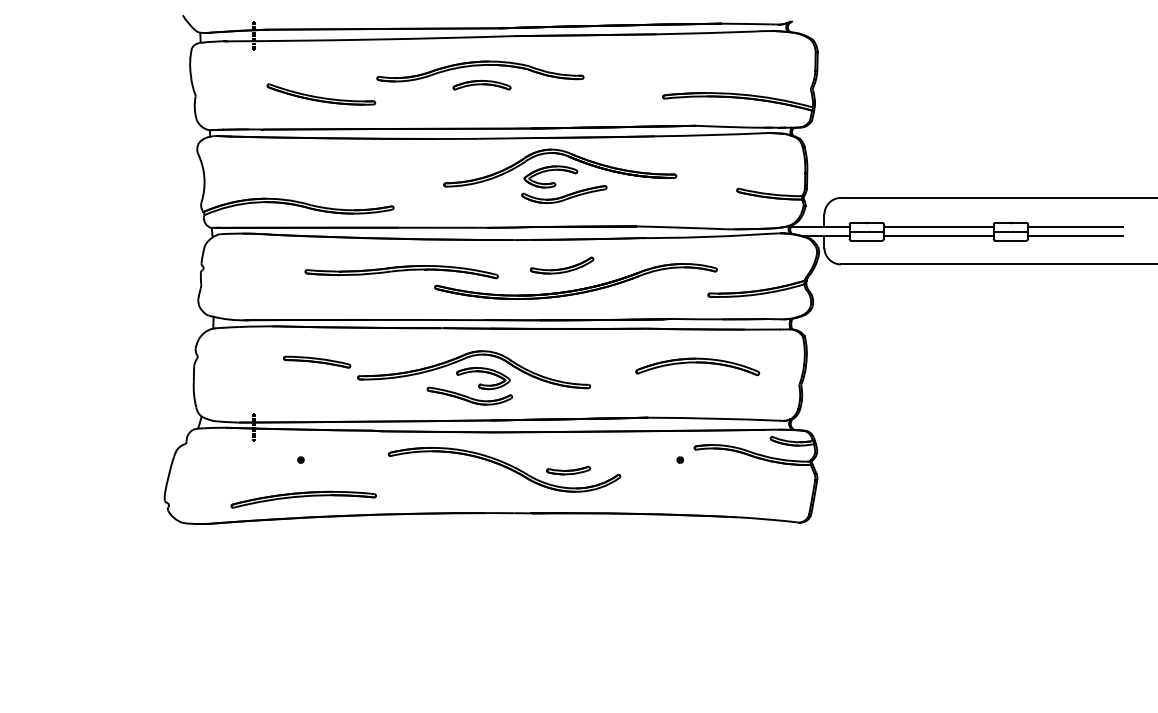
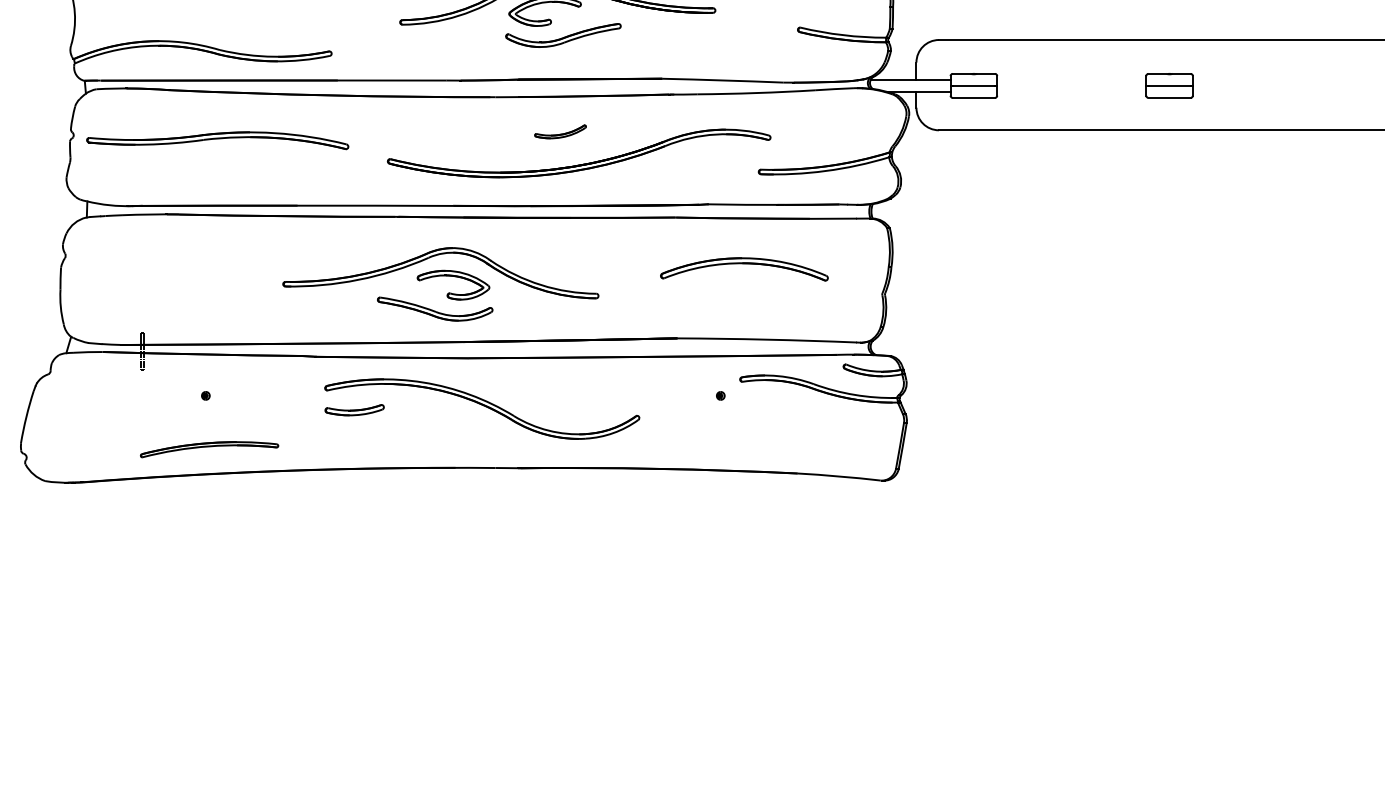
line: (938, 227) -> (1071, 80), removed
line: (1075, 227) -> (1257, 80), removed
line: (938, 236) -> (1071, 92), removed
line: (1075, 236) -> (1257, 92), removed
part: (562, 265) -> (560, 131), size x0.6
part: (401, 272) -> (217, 141), moved
part: (317, 361) -> (228, 262), removed
part: (568, 470) -> (354, 410), moved
part: (303, 499) -> (209, 449), size x0.7

